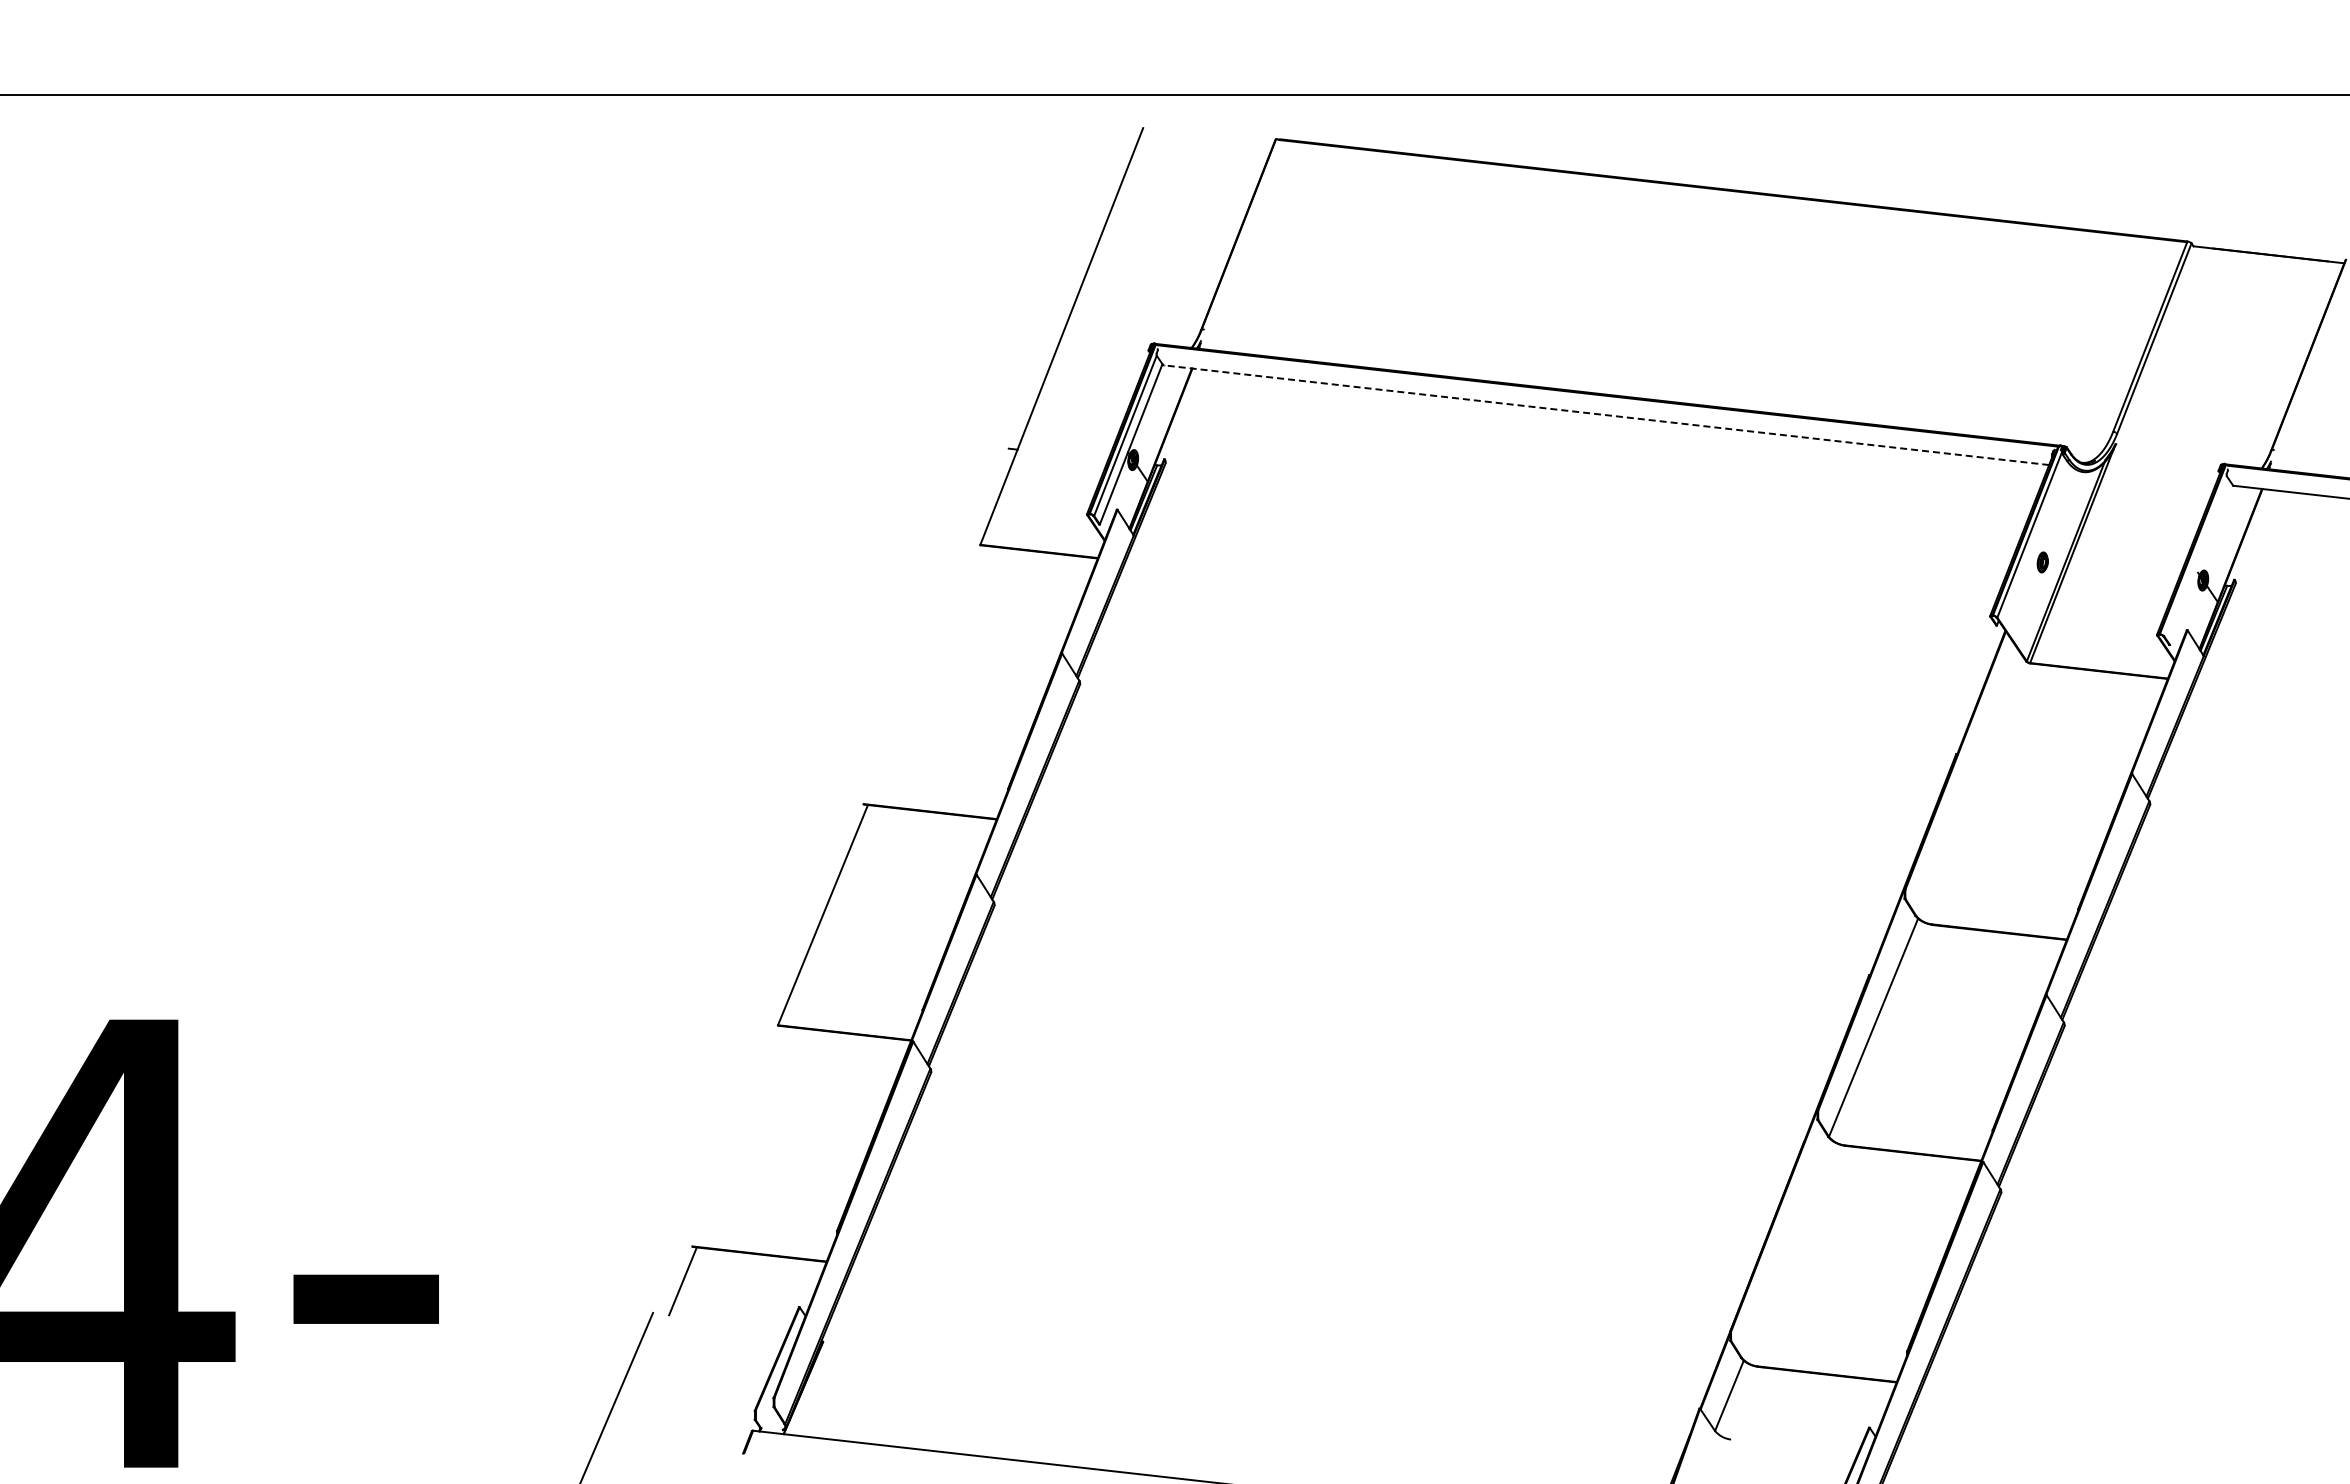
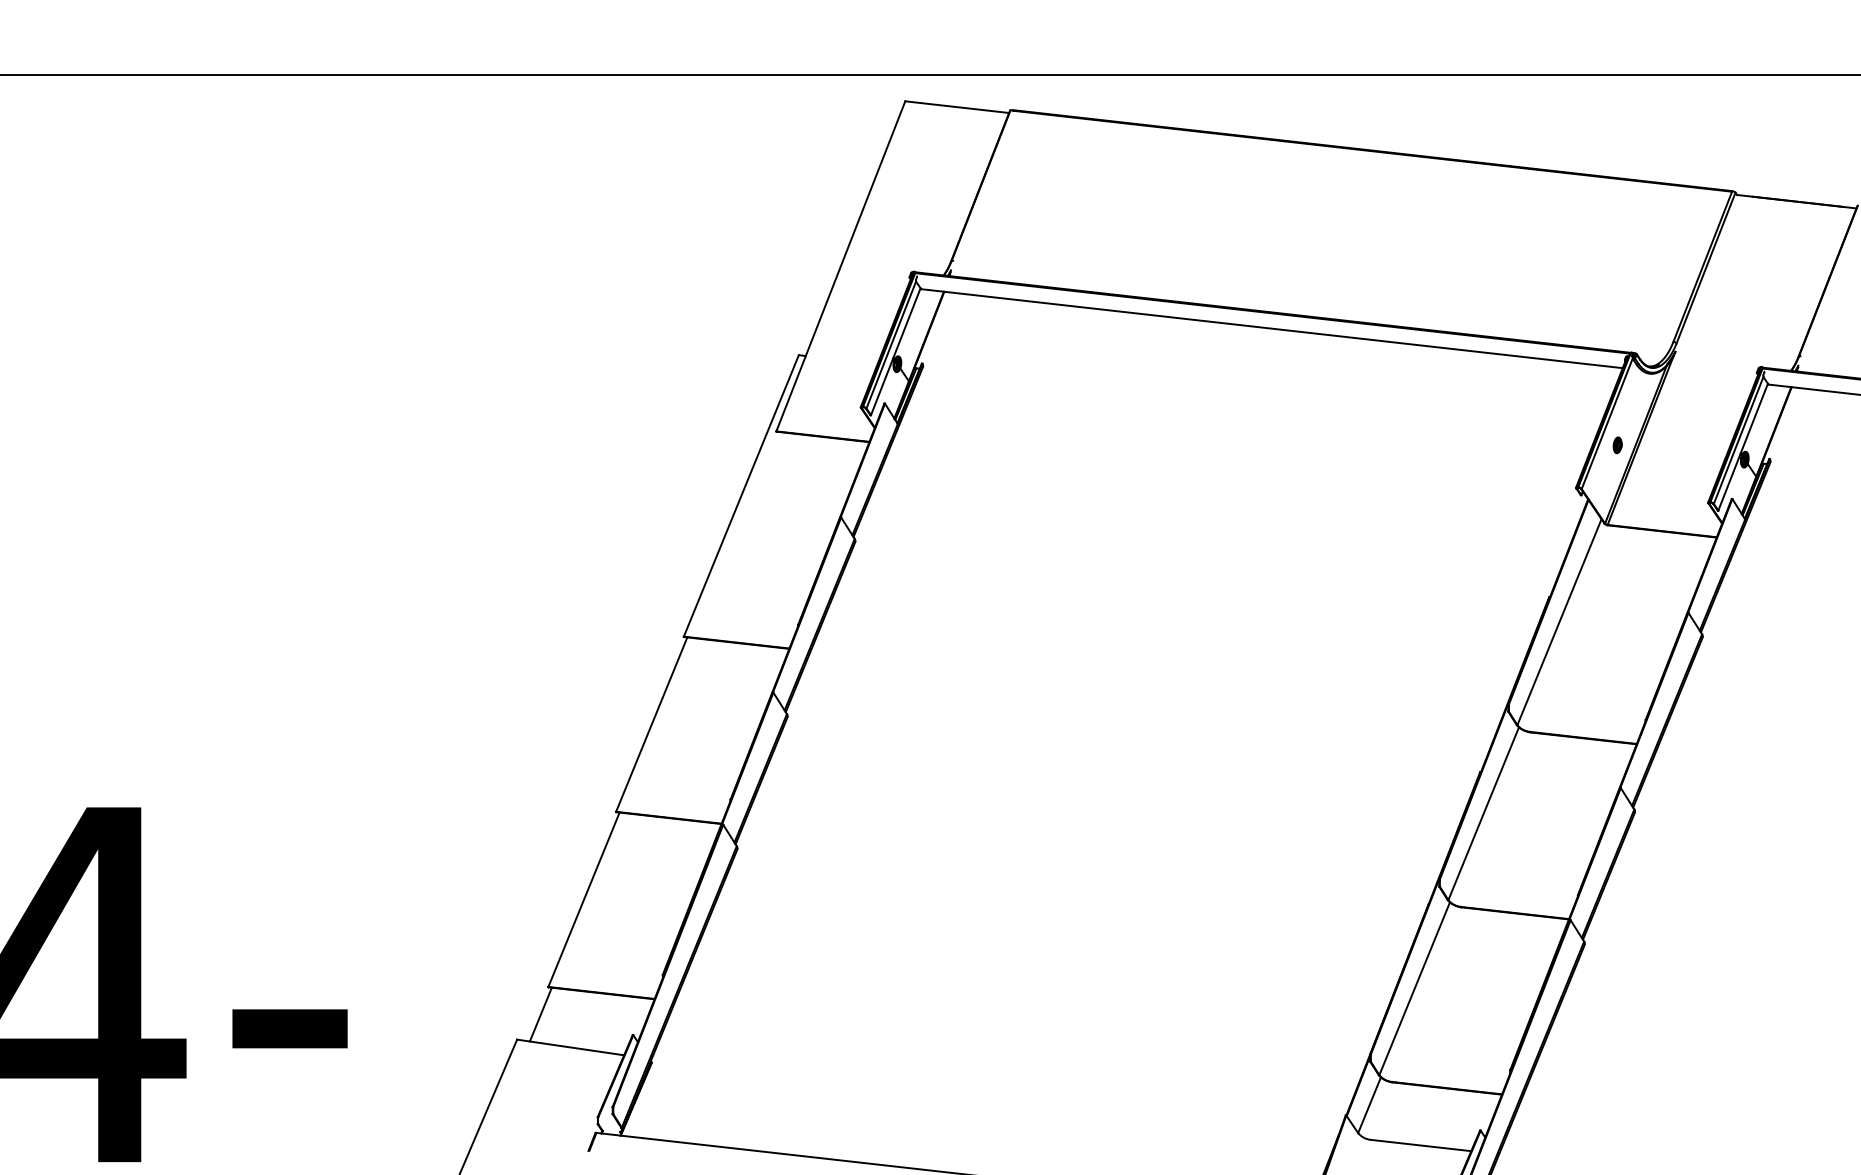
line: (1208, 135) -> (957, 107), added
line: (1606, 415) -> (1272, 328), dashed -> solid
line: (2195, 556) -> (1738, 440), added
line: (2200, 564) -> (1742, 446), added
line: (935, 626) -> (740, 496), added
line: (1969, 785) -> (1559, 621), added
line: (737, 1136) -> (584, 899), added
line: (1785, 1248) -> (1413, 988), added
line: (720, 1322) -> (570, 1047), added
line: (1794, 1446) -> (1421, 1145), added

